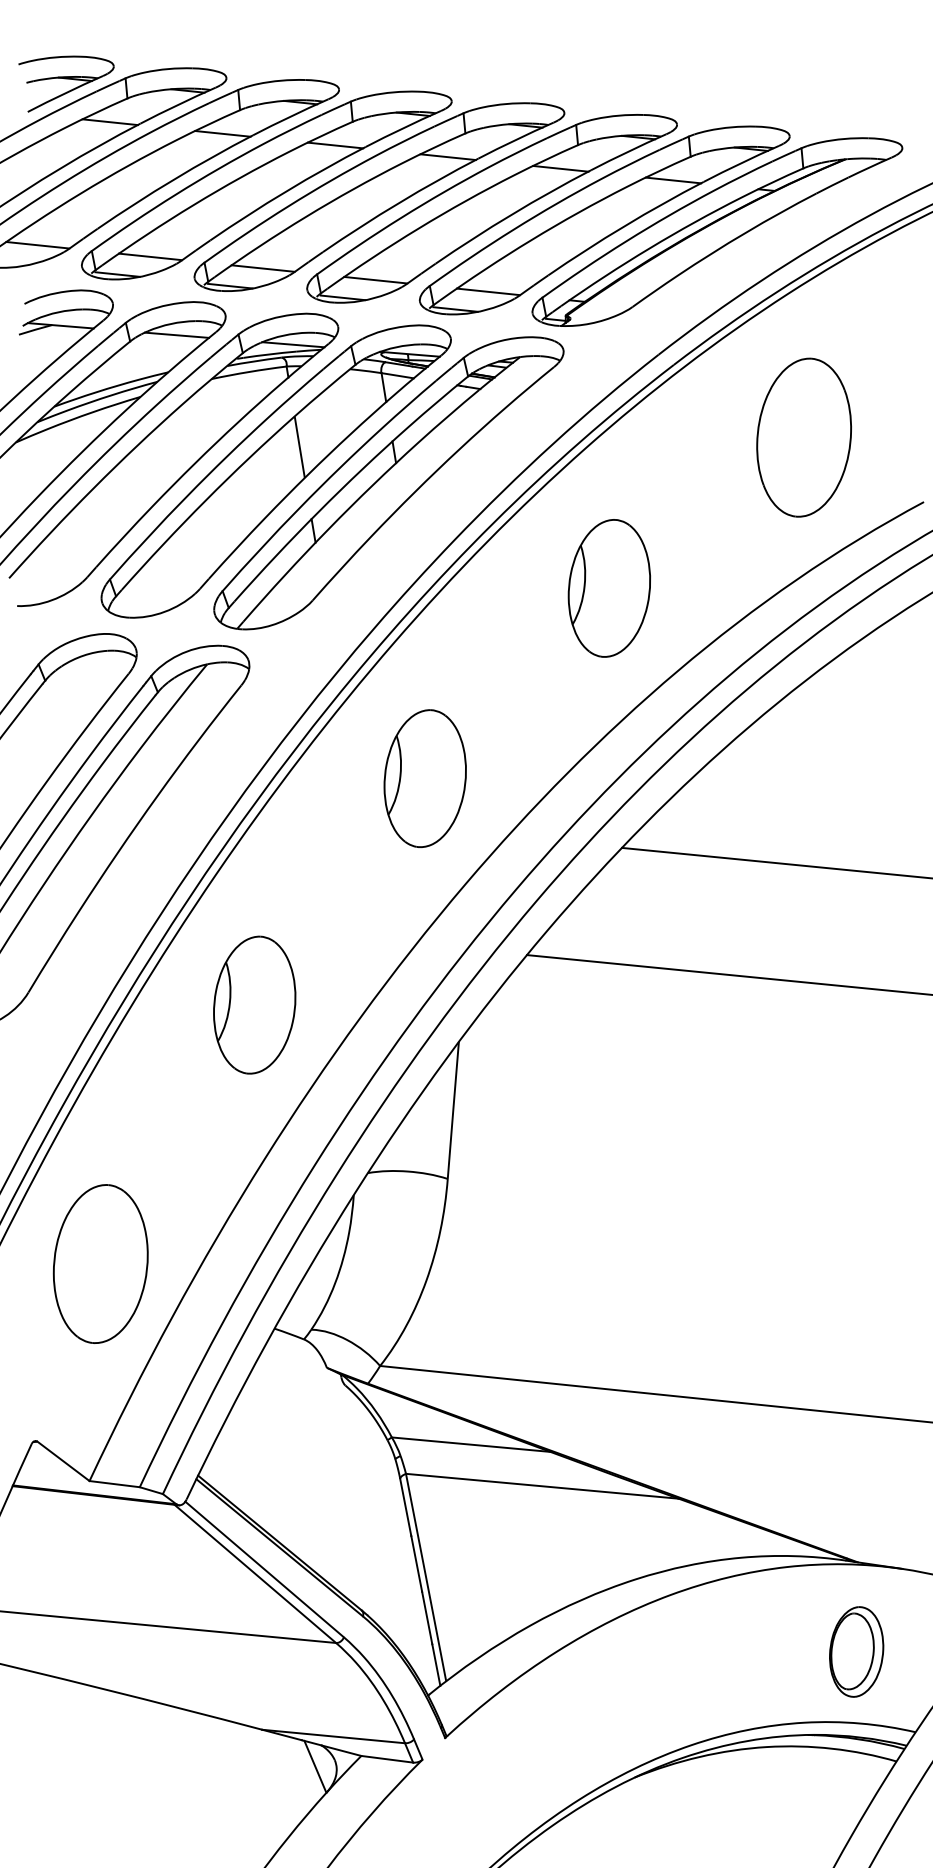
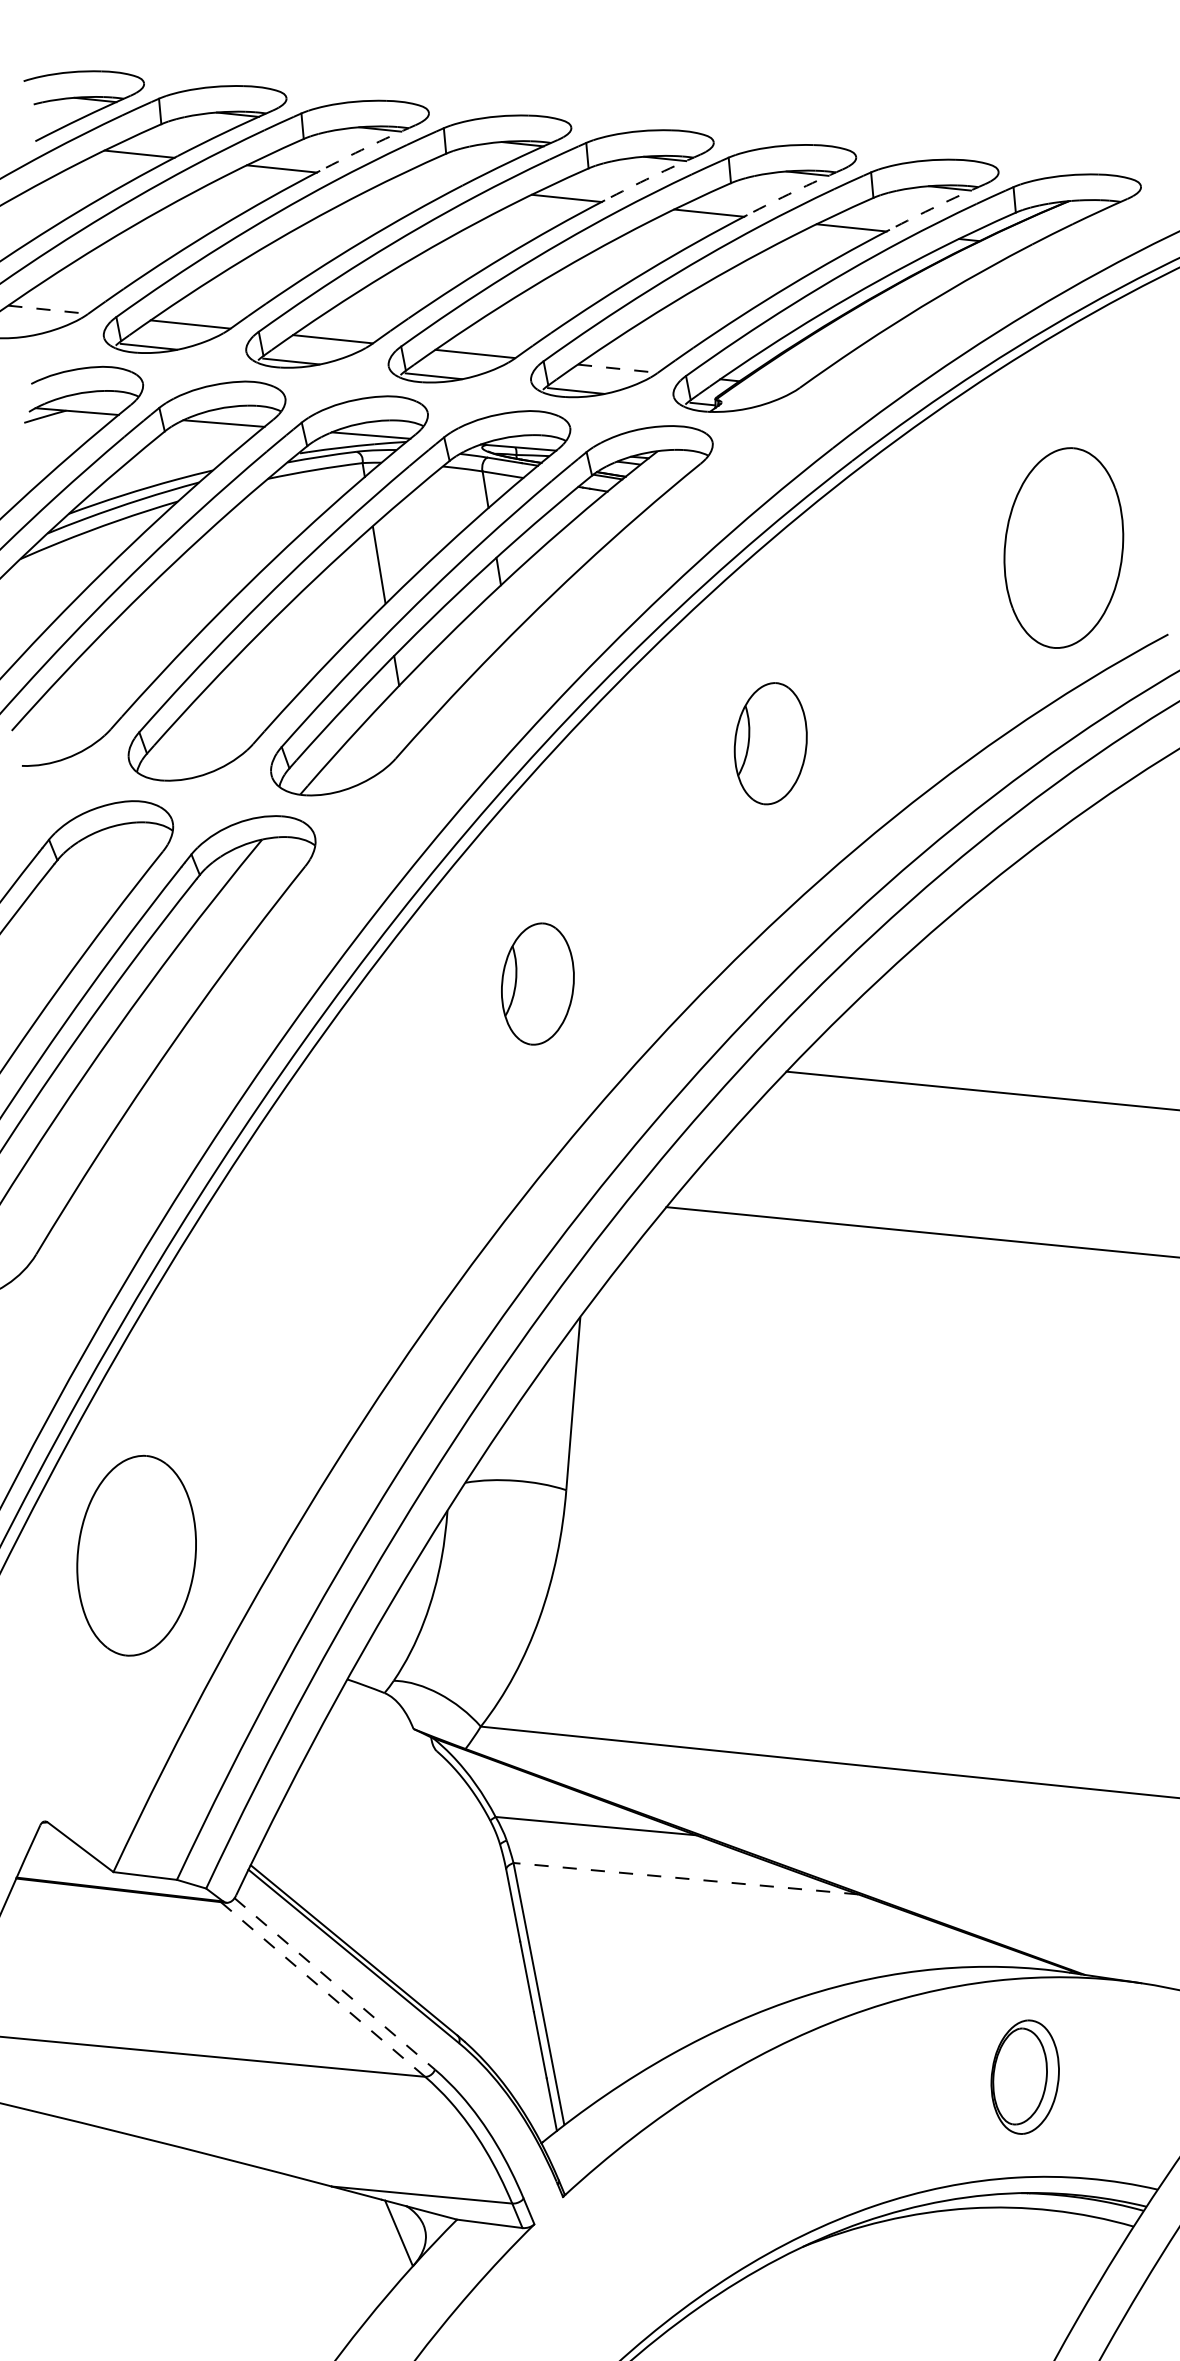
arc: (290, 116) -> (367, 147), solid -> dashed
arc: (515, 139) -> (652, 176), solid -> dashed
line: (335, 145) -> (424, 183), removed
arc: (628, 151) -> (794, 191), solid -> dashed
arc: (741, 163) -> (937, 206), solid -> dashed
line: (38, 245) -> (48, 309), solid -> dashed
line: (489, 291) -> (618, 368), solid -> dashed
part: (803, 437) -> (1063, 547), moved
part: (609, 588) -> (770, 743), size x0.7
part: (424, 778) -> (537, 983), size x0.7
part: (254, 1004) -> (321, 1269), removed
part: (100, 1263) -> (136, 1555), moved
line: (542, 1486) -> (685, 1878), solid -> dashed
line: (264, 1569) -> (334, 1983), solid -> dashed
line: (255, 1573) -> (323, 1989), solid -> dashed
part: (856, 1651) -> (1024, 2076), moved

